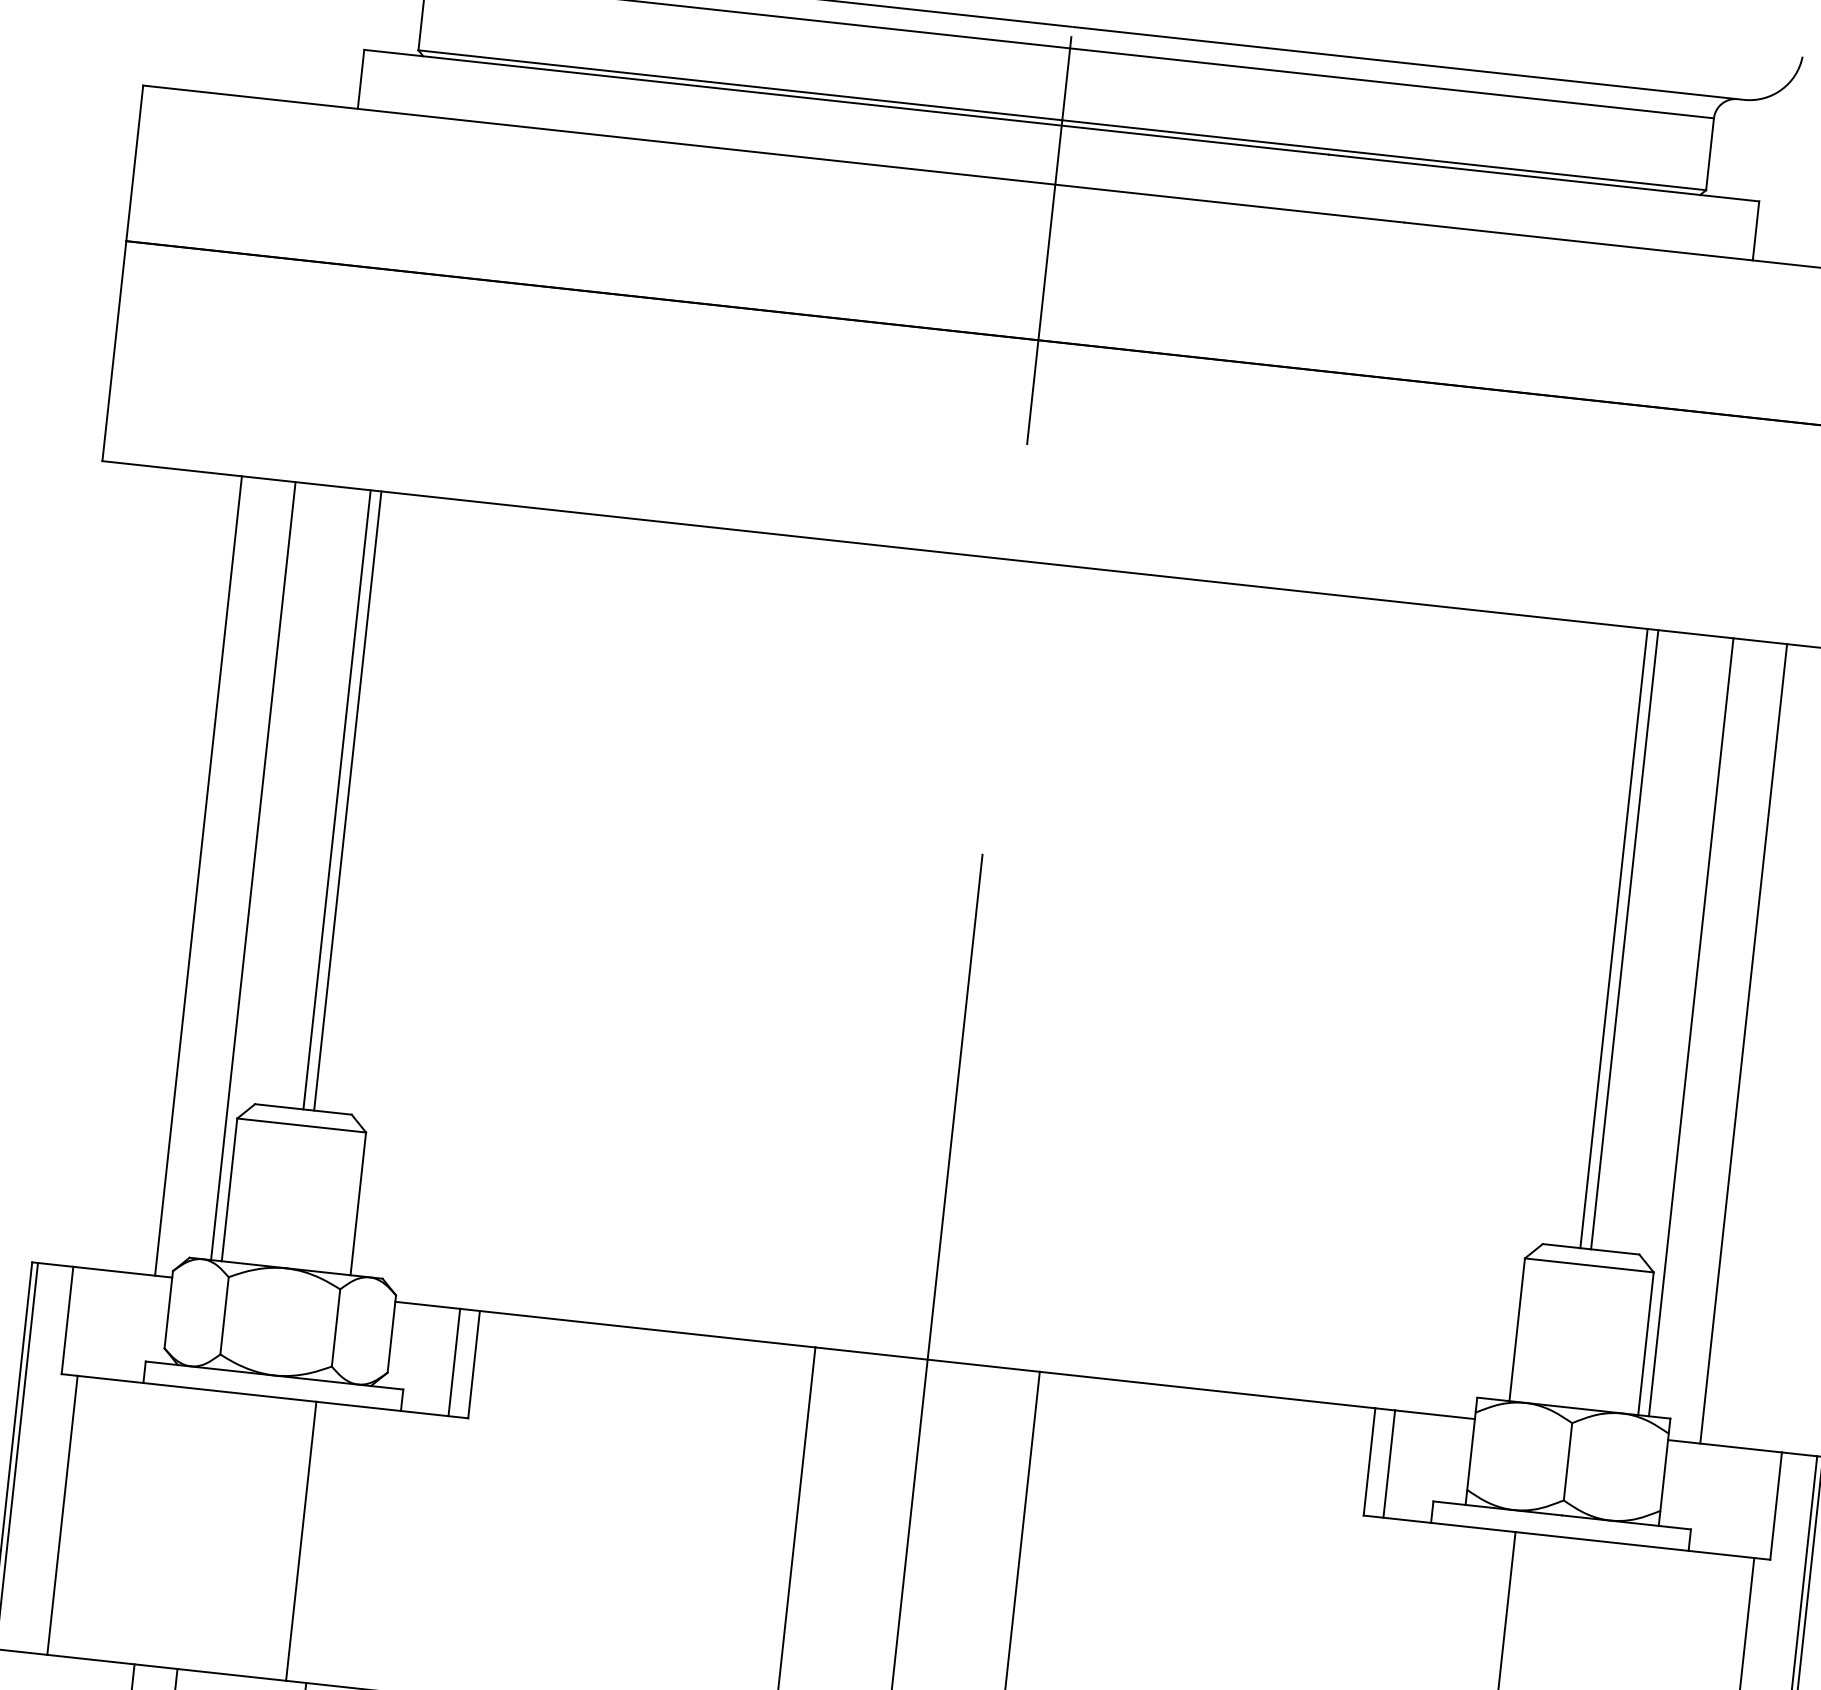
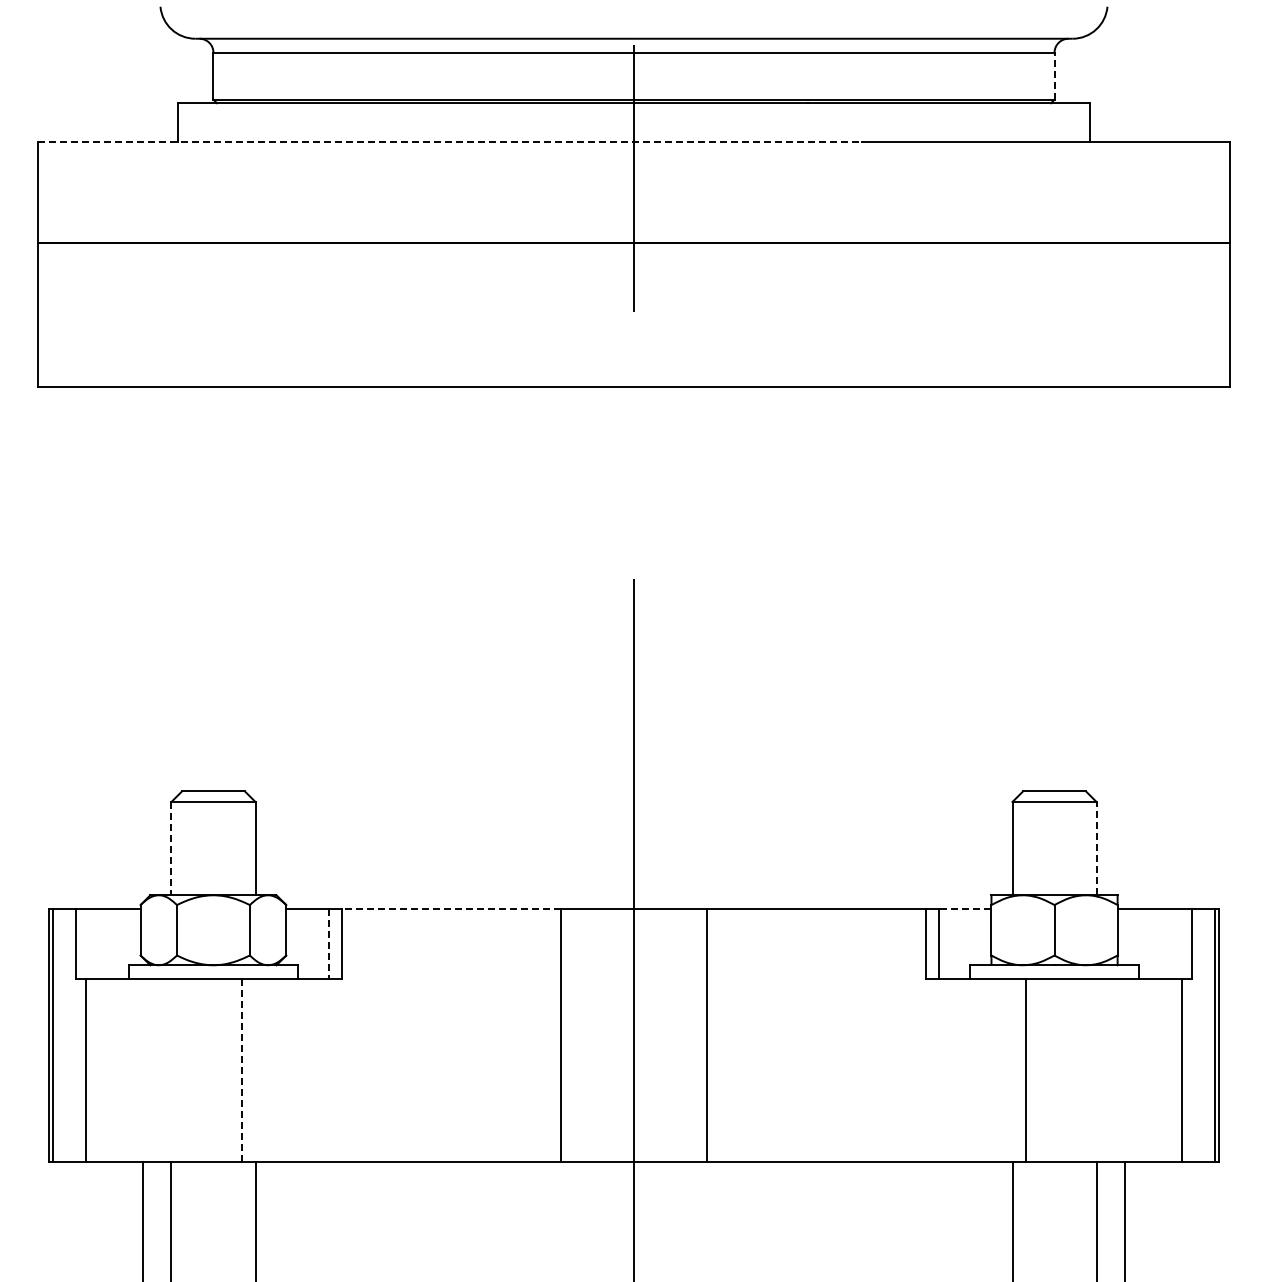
line: (774, 153) -> (450, 141), solid -> dashed
line: (1710, 153) -> (1054, 75), solid -> dashed
line: (337, 800) -> (213, 589), removed
line: (347, 801) -> (220, 589), removed
line: (253, 871) -> (164, 641), removed
line: (198, 876) -> (129, 648), removed
line: (1613, 938) -> (1047, 589), removed
line: (1624, 940) -> (1054, 589), removed
line: (1690, 1027) -> (1103, 641), removed
line: (1743, 1044) -> (1138, 648), removed
line: (229, 1189) -> (171, 848), solid -> dashed
line: (648, 1329) -> (451, 909), solid -> dashed
line: (1645, 1343) -> (1096, 848), solid -> dashed
line: (454, 1362) -> (328, 944), solid -> dashed
line: (1433, 1415) -> (964, 909), solid -> dashed
line: (301, 1541) -> (242, 1070), solid -> dashed

